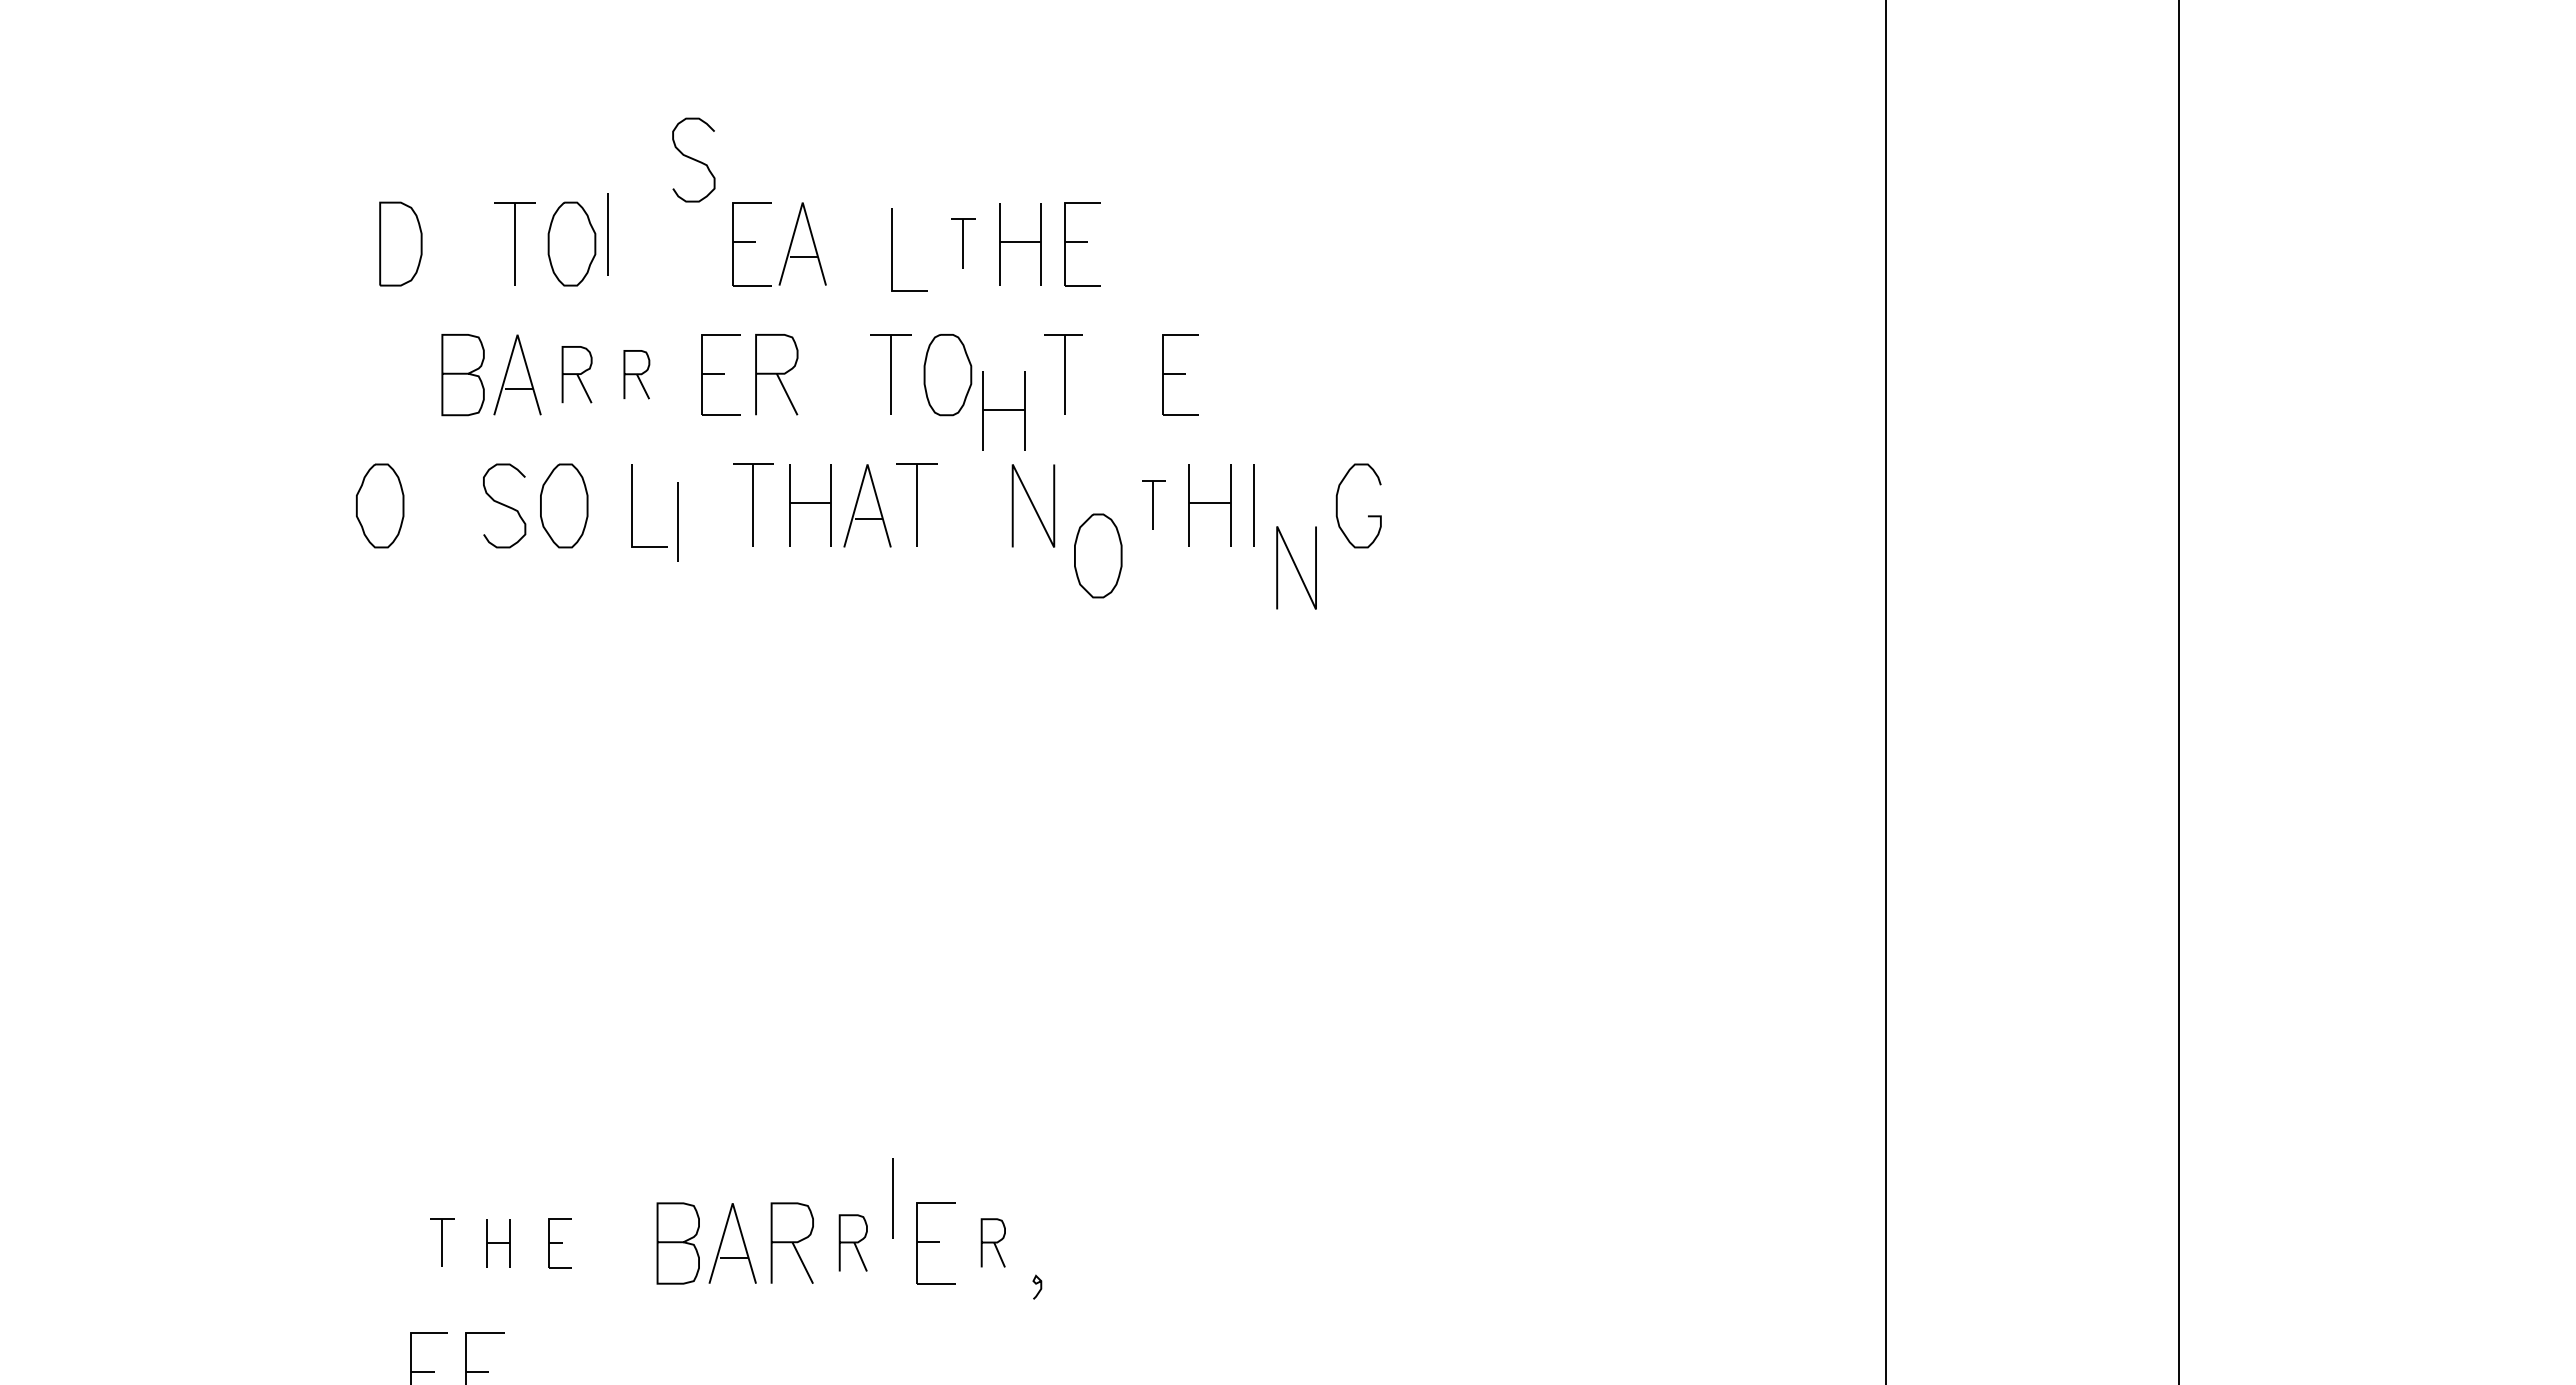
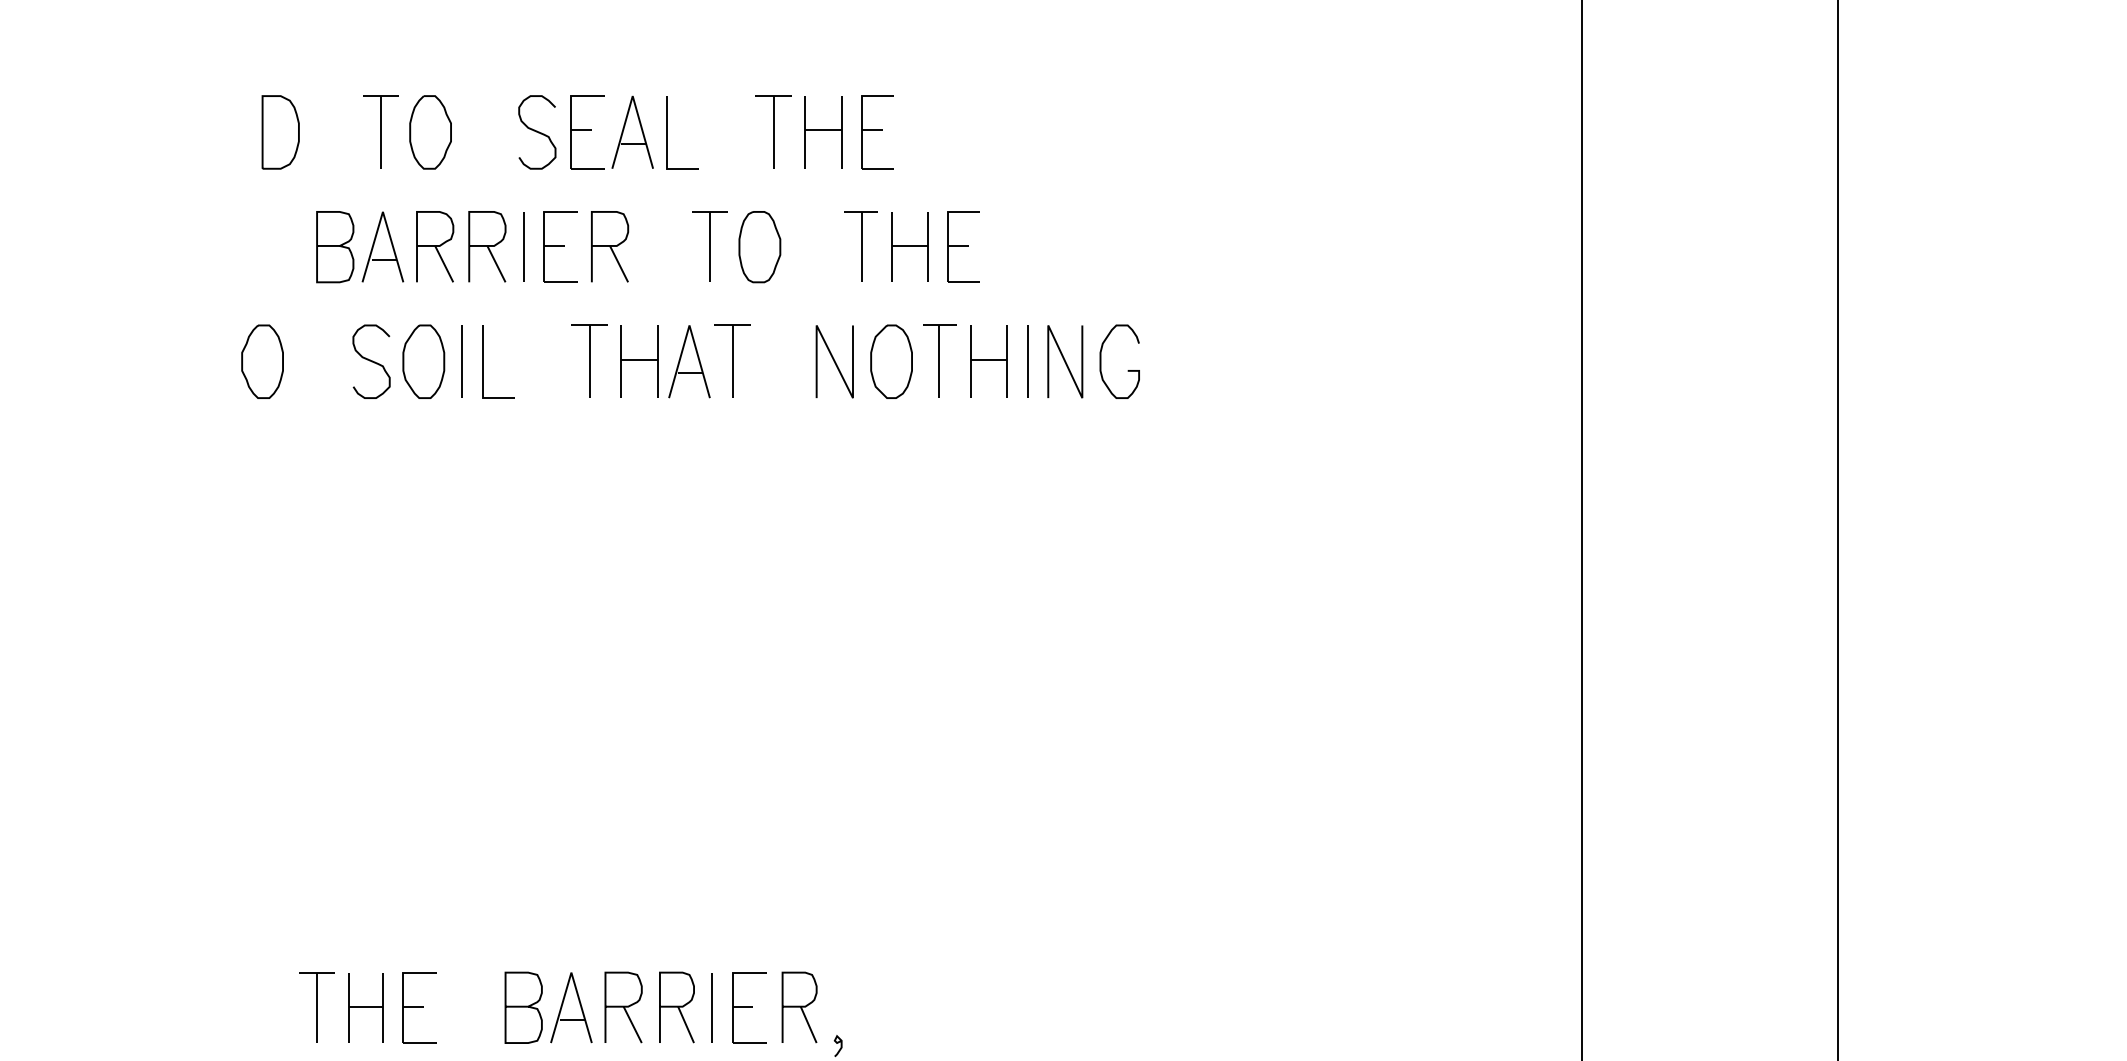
curve: (693, 159) -> (537, 131), moved
line: (607, 234) -> (461, 361), moved
part: (963, 243) -> (773, 131), size x1.67
line: (892, 249) -> (667, 132), moved
part: (576, 374) -> (434, 246), size x1.43
part: (636, 374) -> (487, 246), size x1.67
part: (1003, 410) -> (909, 246), moved
part: (1153, 504) -> (939, 360), size x1.67
line: (677, 521) -> (523, 246), moved
part: (1098, 555) -> (891, 361), moved
line: (1296, 567) -> (1065, 361), moved
line: (892, 1198) -> (711, 1007), moved
part: (442, 1242) -> (317, 1006), size x1.67
part: (853, 1242) -> (677, 1006), size x1.43
part: (993, 1242) -> (799, 1006), size x1.67
part: (498, 1243) -> (366, 1007), size x1.67
part: (559, 1243) -> (419, 1007), size x1.67

